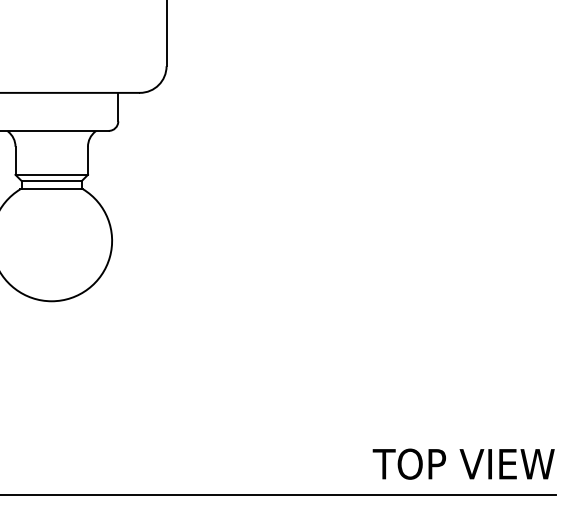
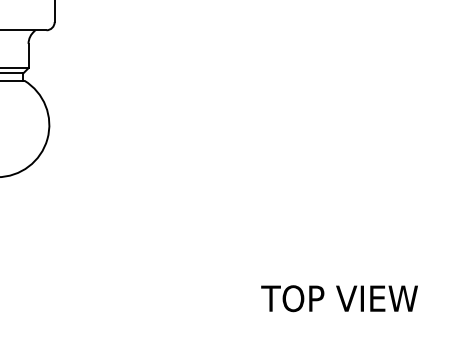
text: (463, 463) -> (339, 298), moved

